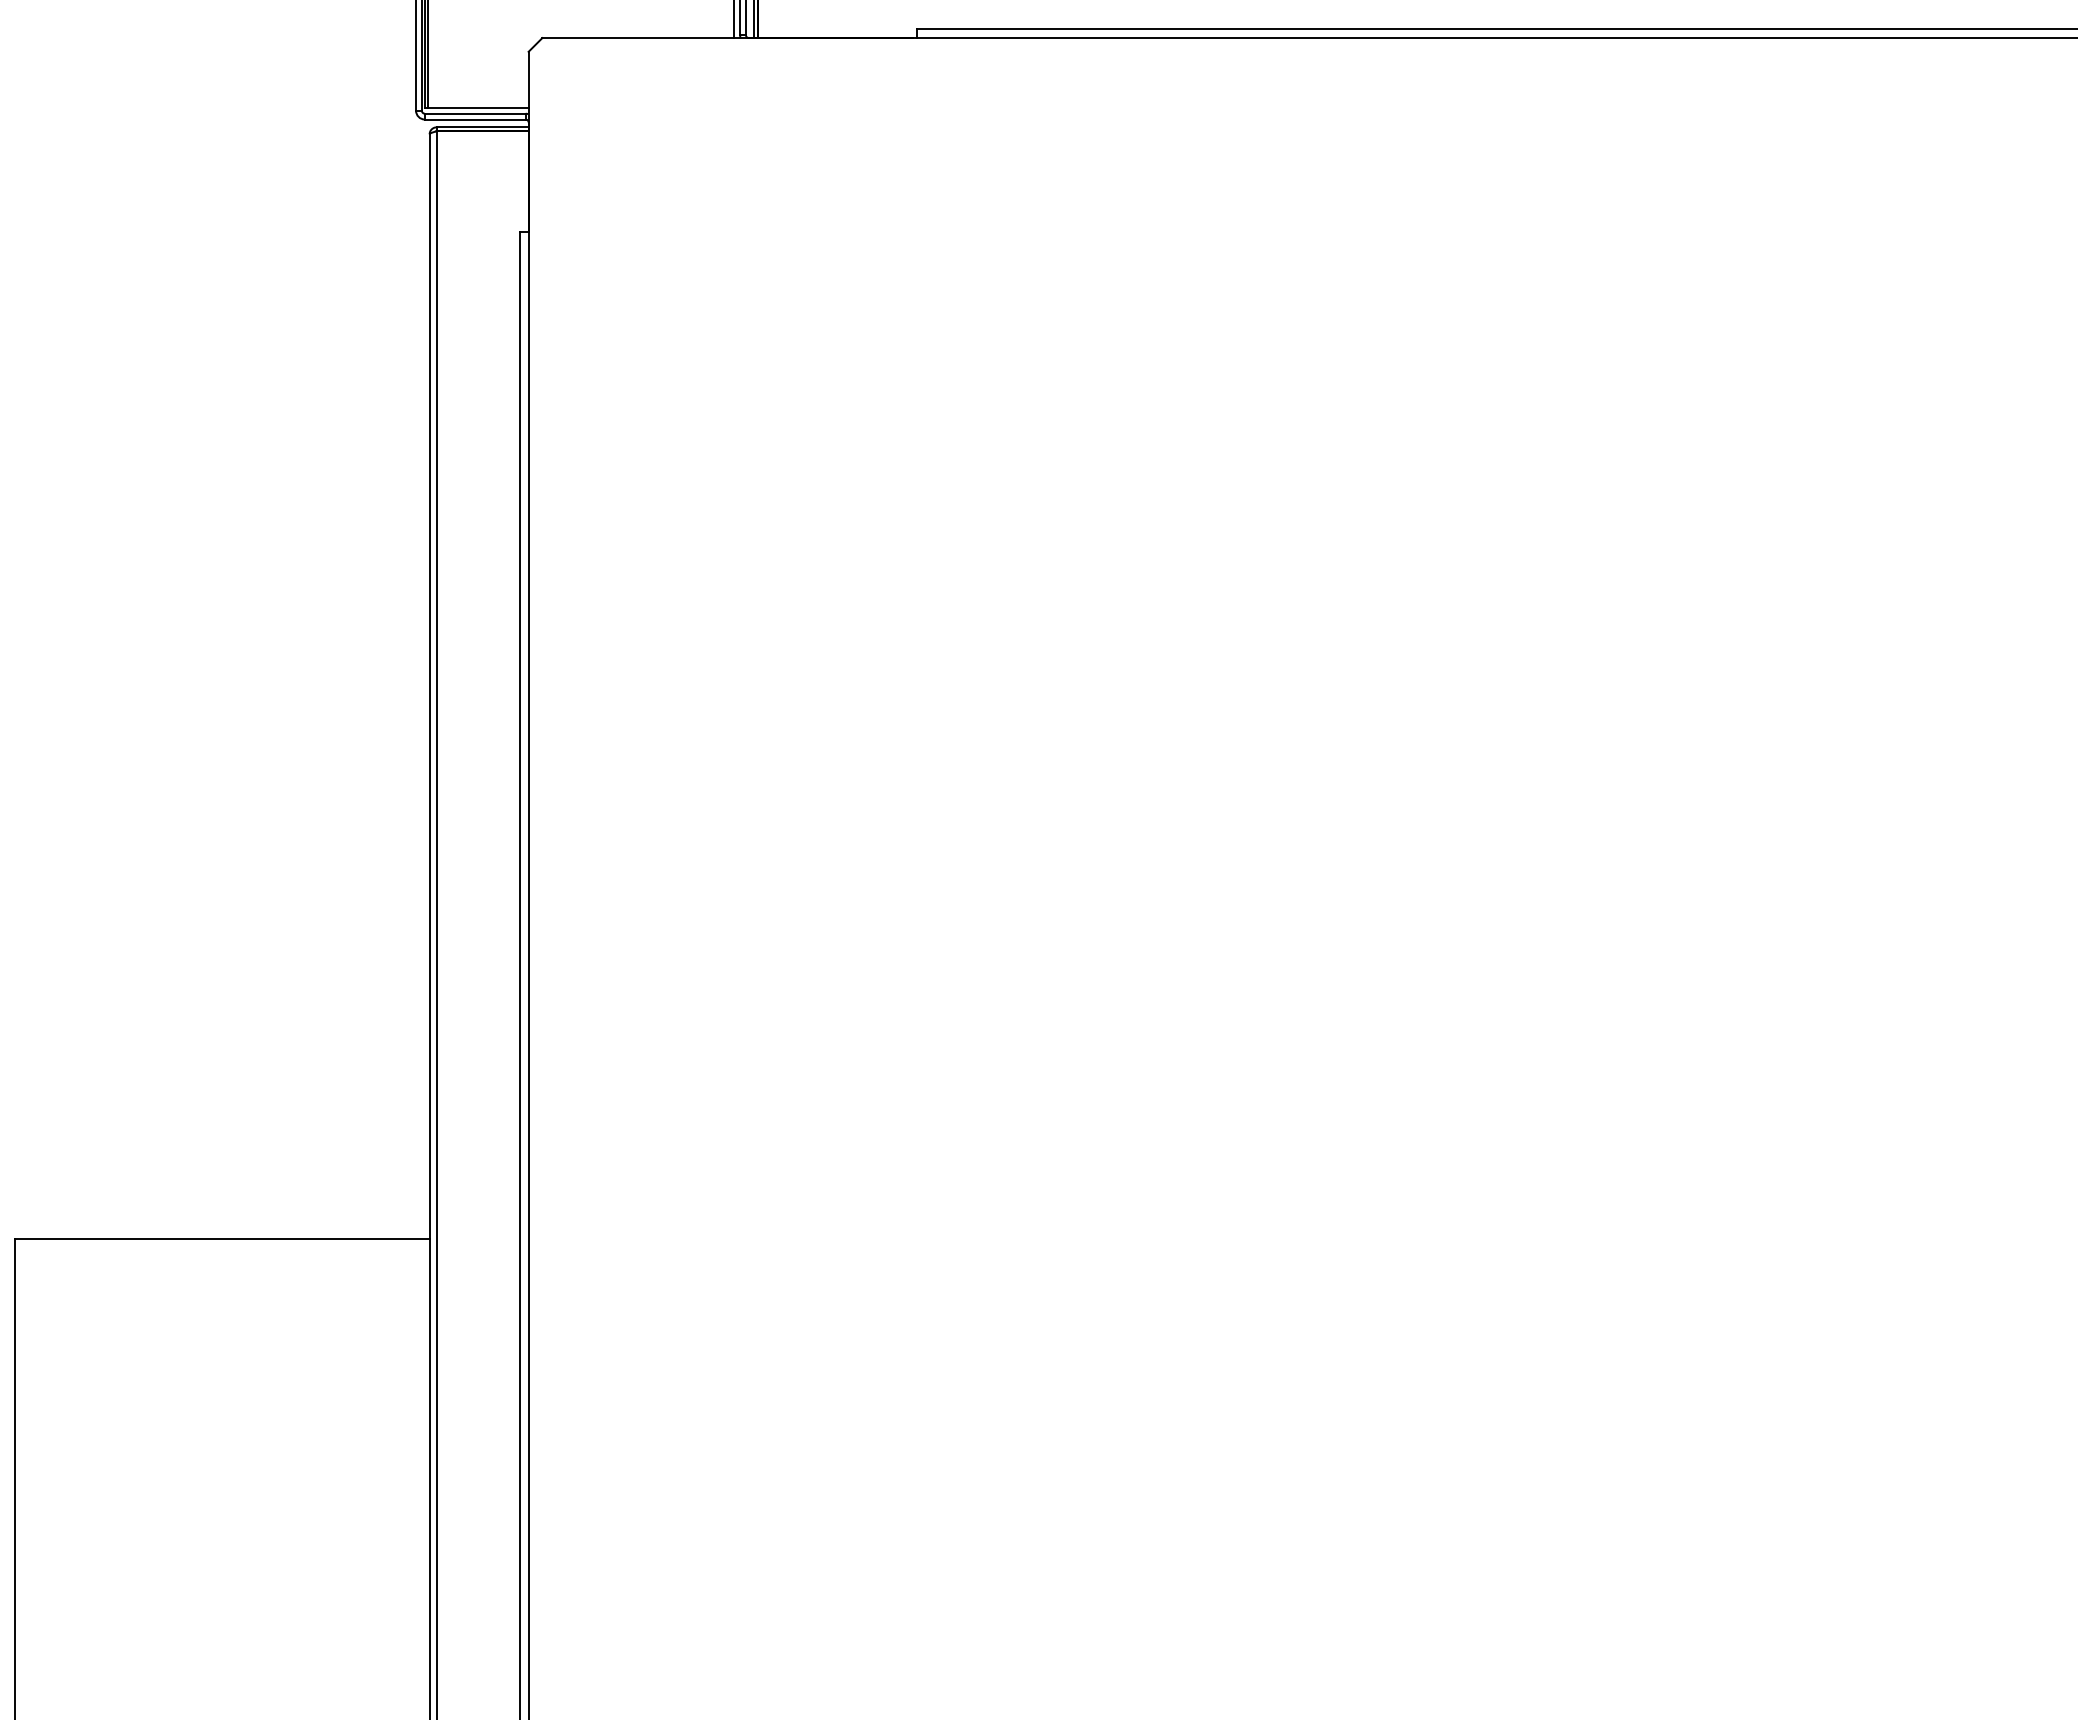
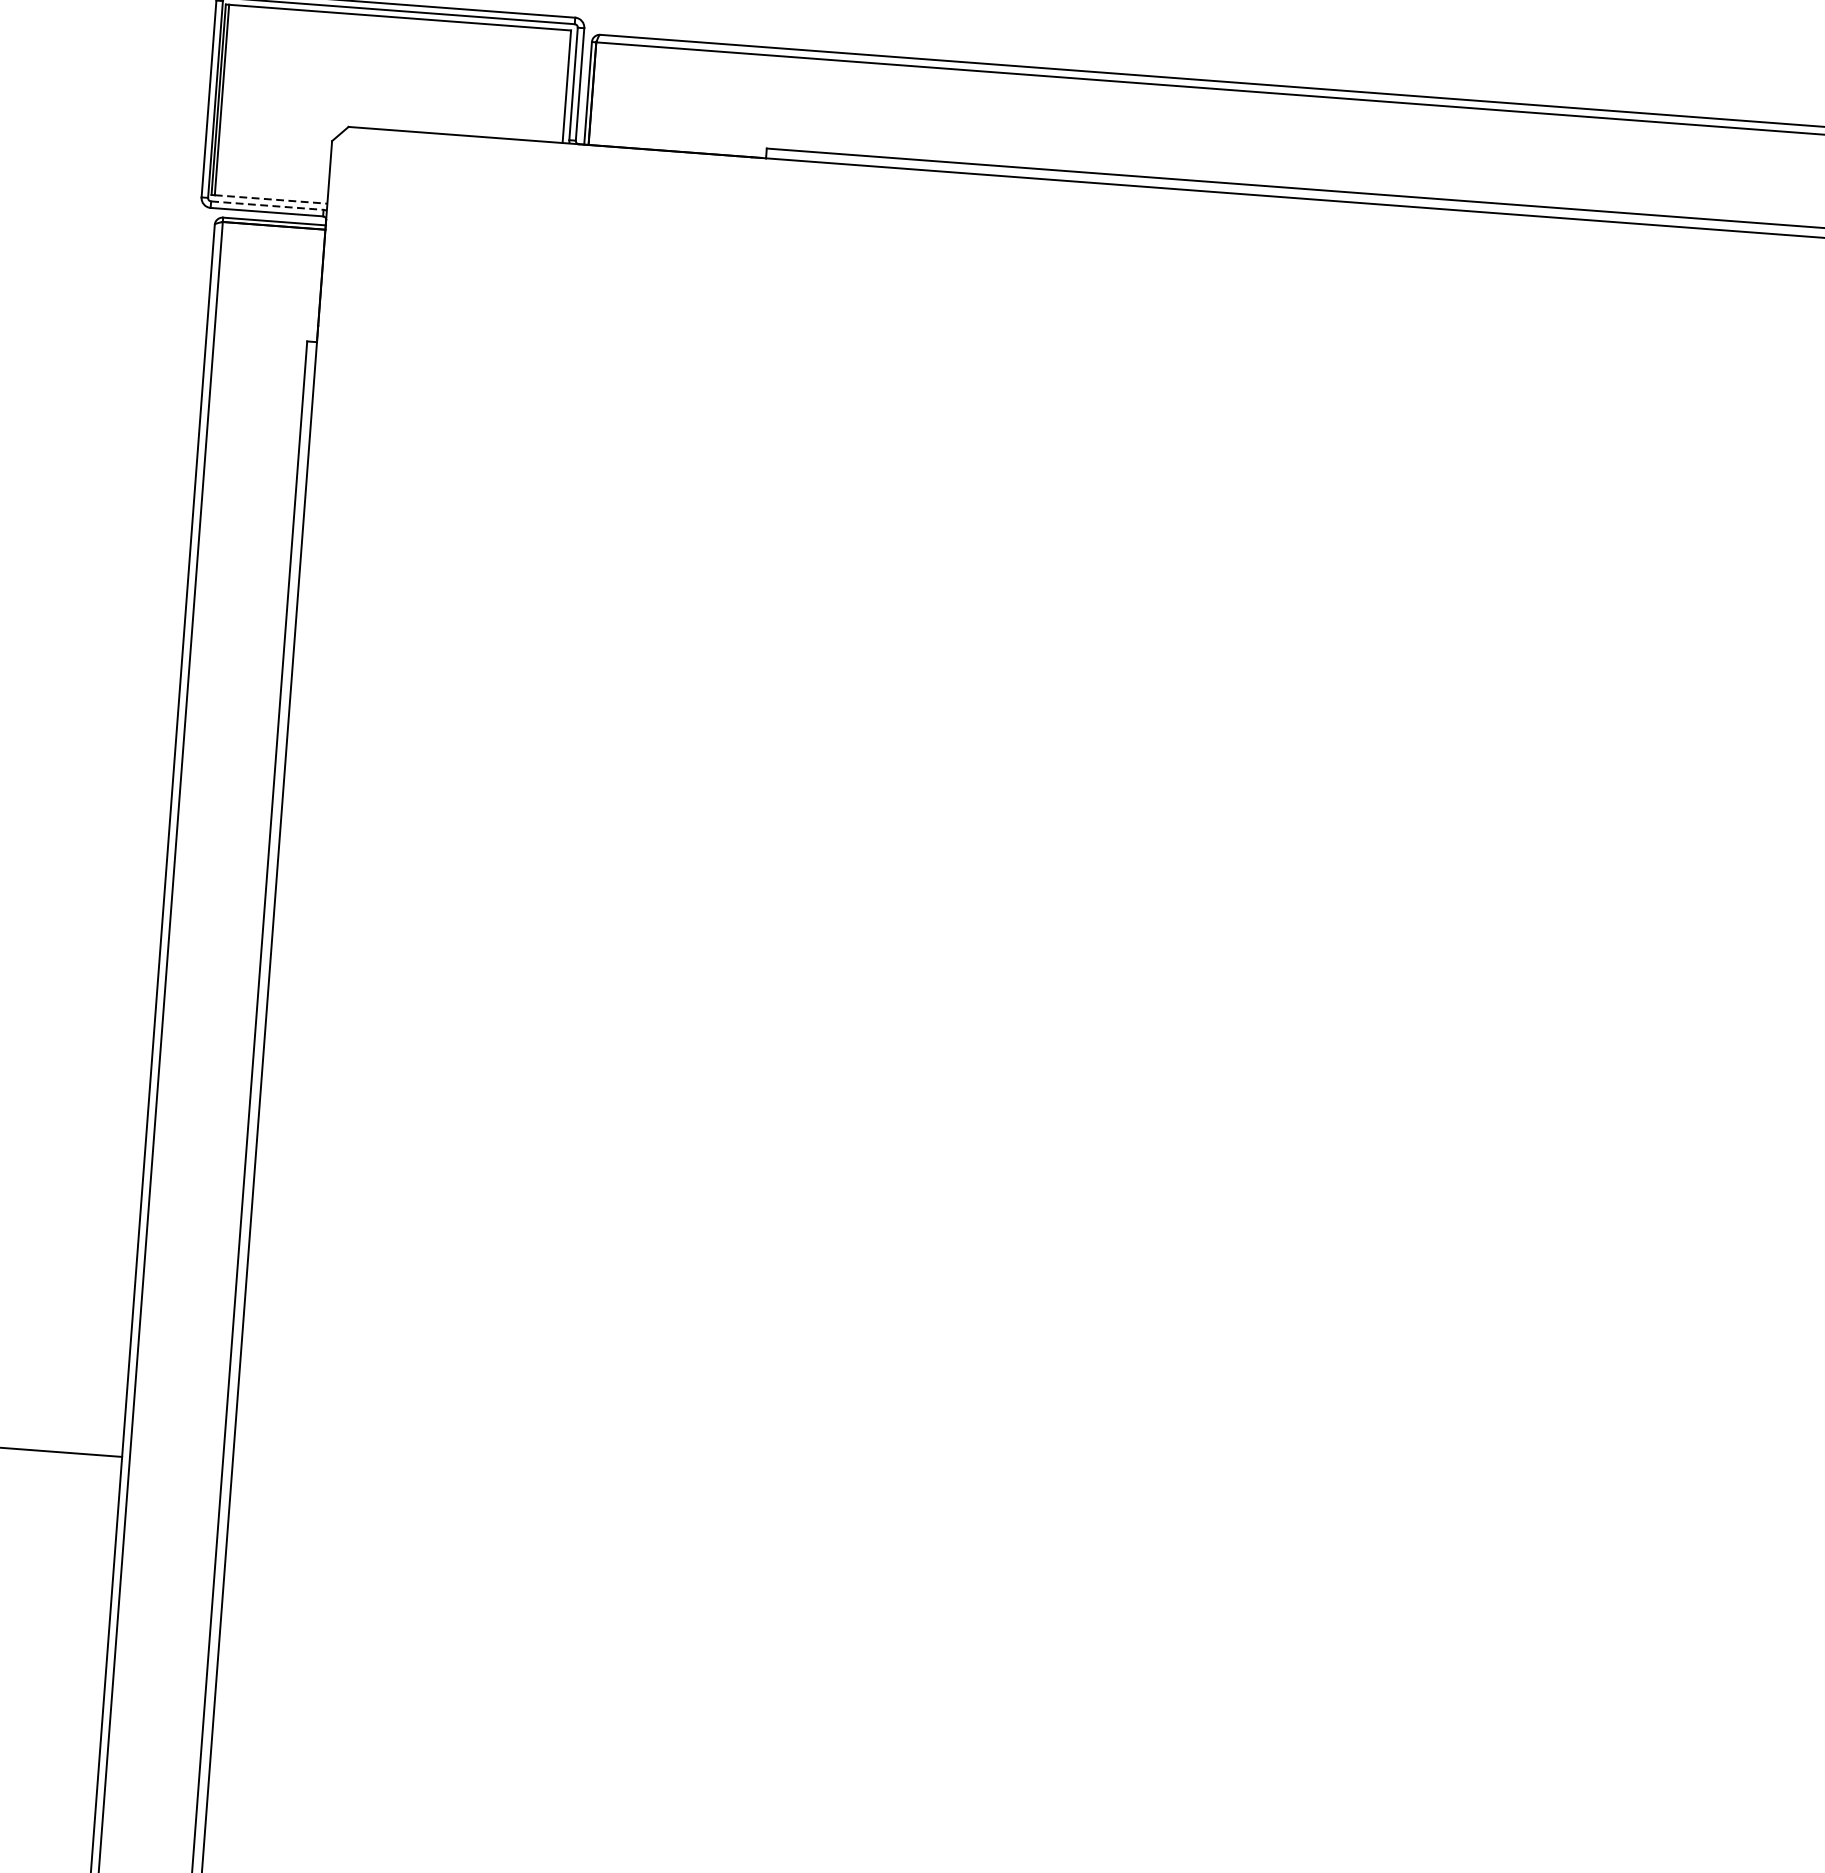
line: (478, 107) -> (271, 199), solid -> dashed
line: (475, 113) -> (267, 205), solid -> dashed

